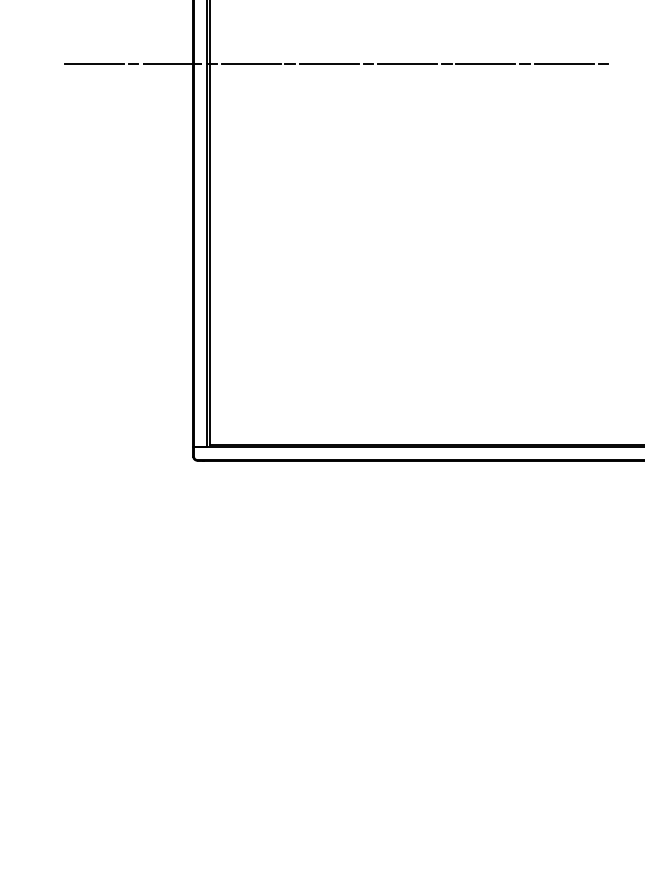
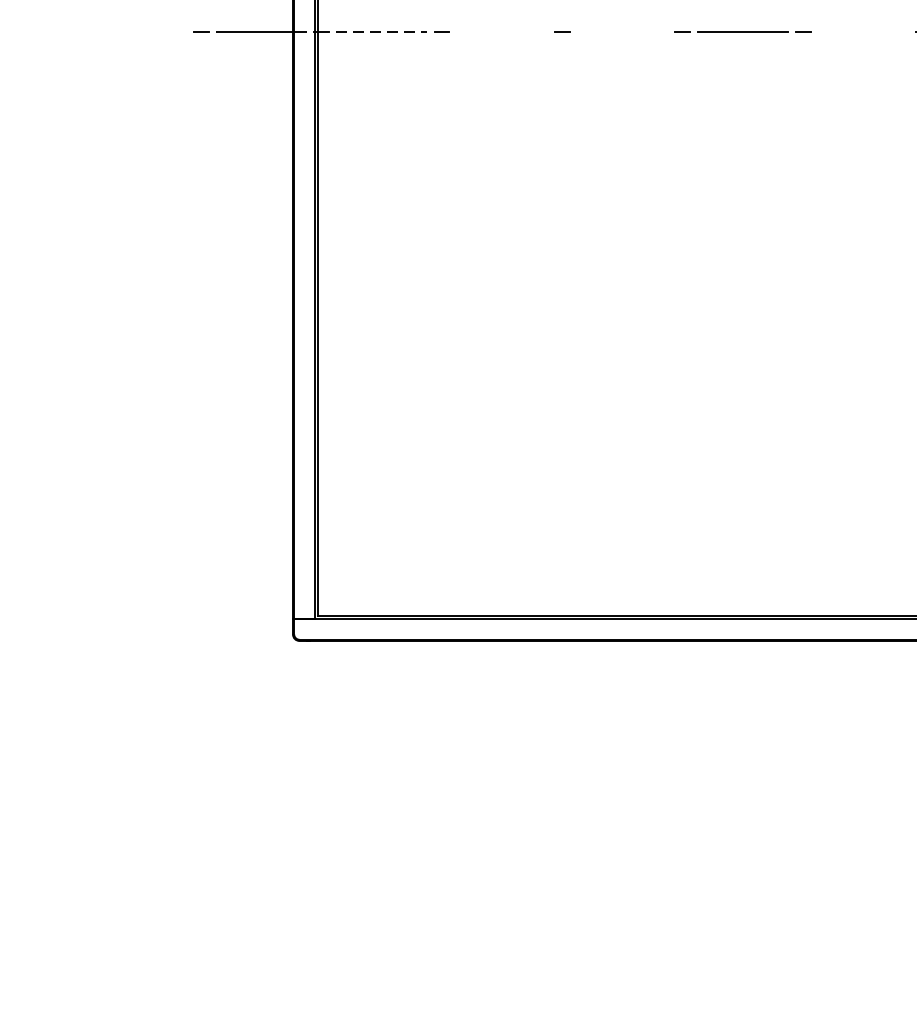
line: (93, 64) -> (139, 31), removed
line: (251, 64) -> (382, 31), solid -> dashed
line: (328, 64) -> (500, 31), removed
line: (407, 64) -> (622, 31), removed
line: (563, 64) -> (862, 31), removed

